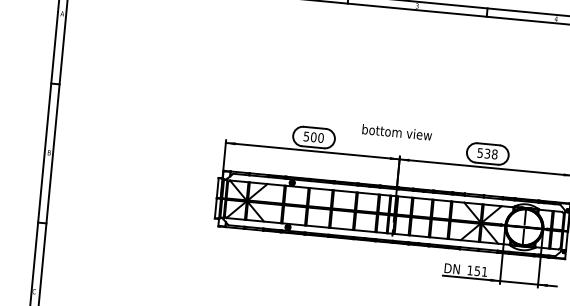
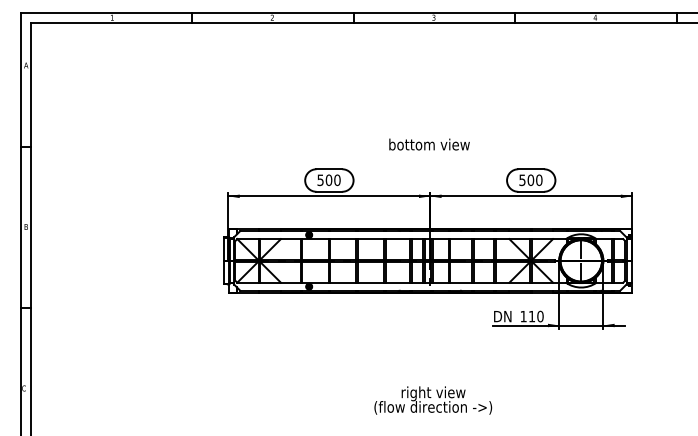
text: (397, 132) -> (429, 144), moved
text: (490, 153) -> (534, 179), 538 -> 500
text: (481, 271) -> (536, 316), 151 -> 110

